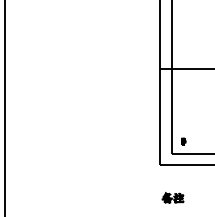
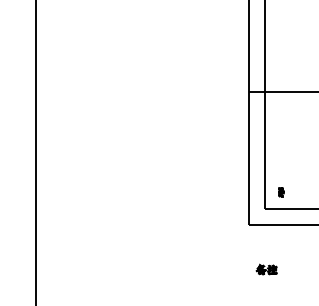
part: (172, 197) -> (266, 269), size x0.7

